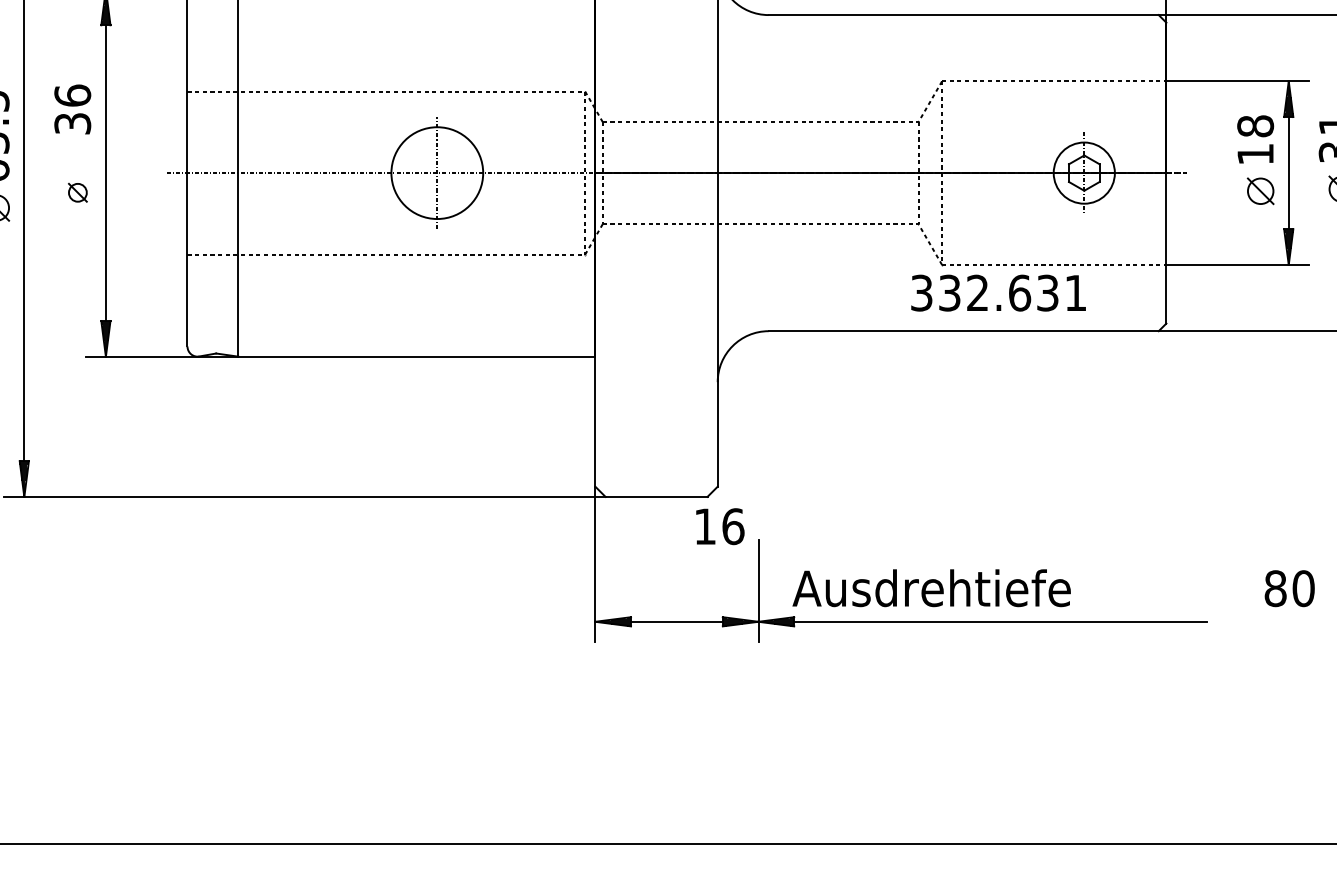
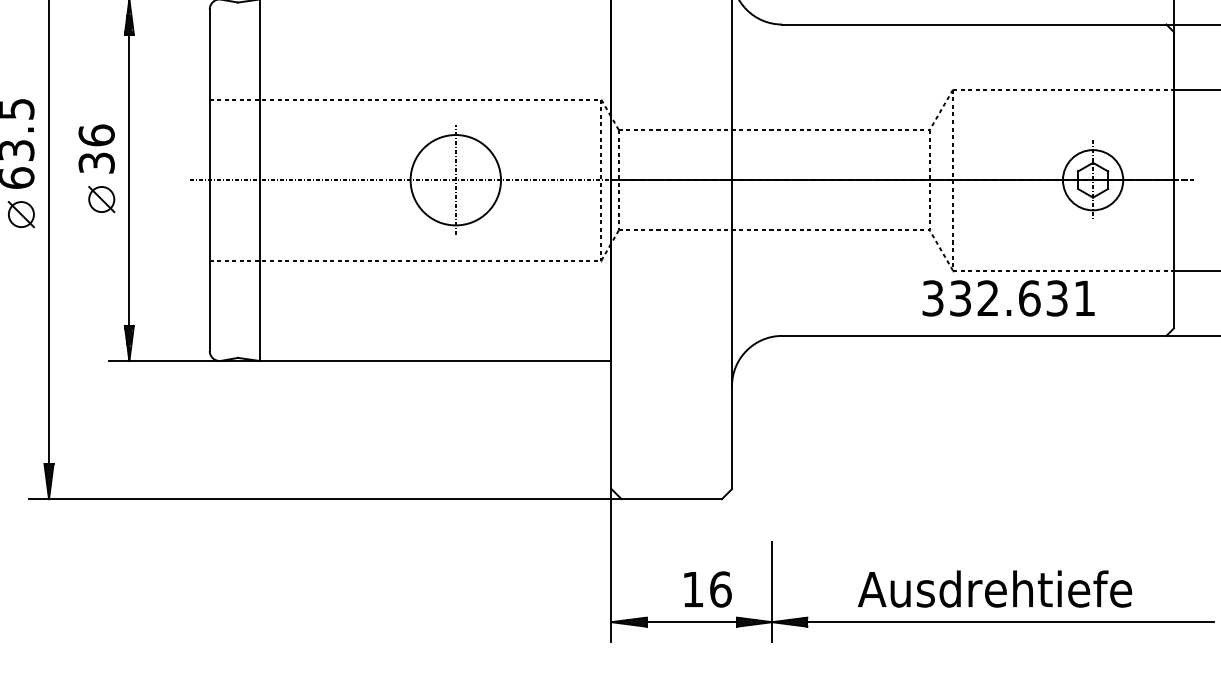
text: (72, 109) -> (96, 149), moved
part: (77, 192) -> (101, 199), size x1.43
text: (720, 526) -> (708, 589), moved
text: (931, 588) -> (994, 589), moved

